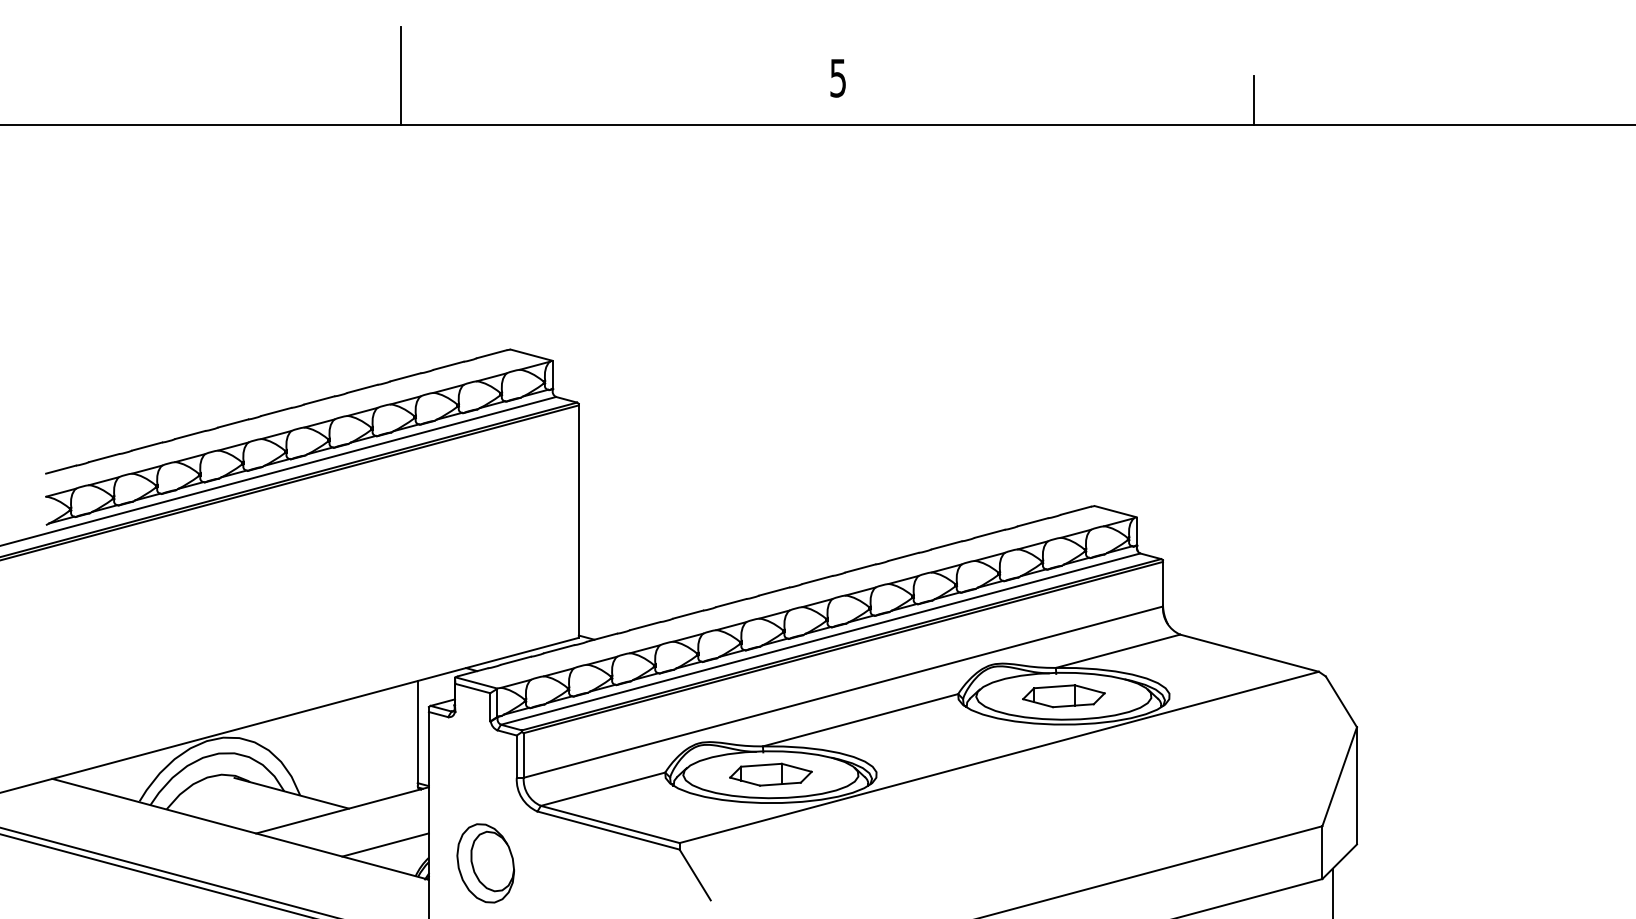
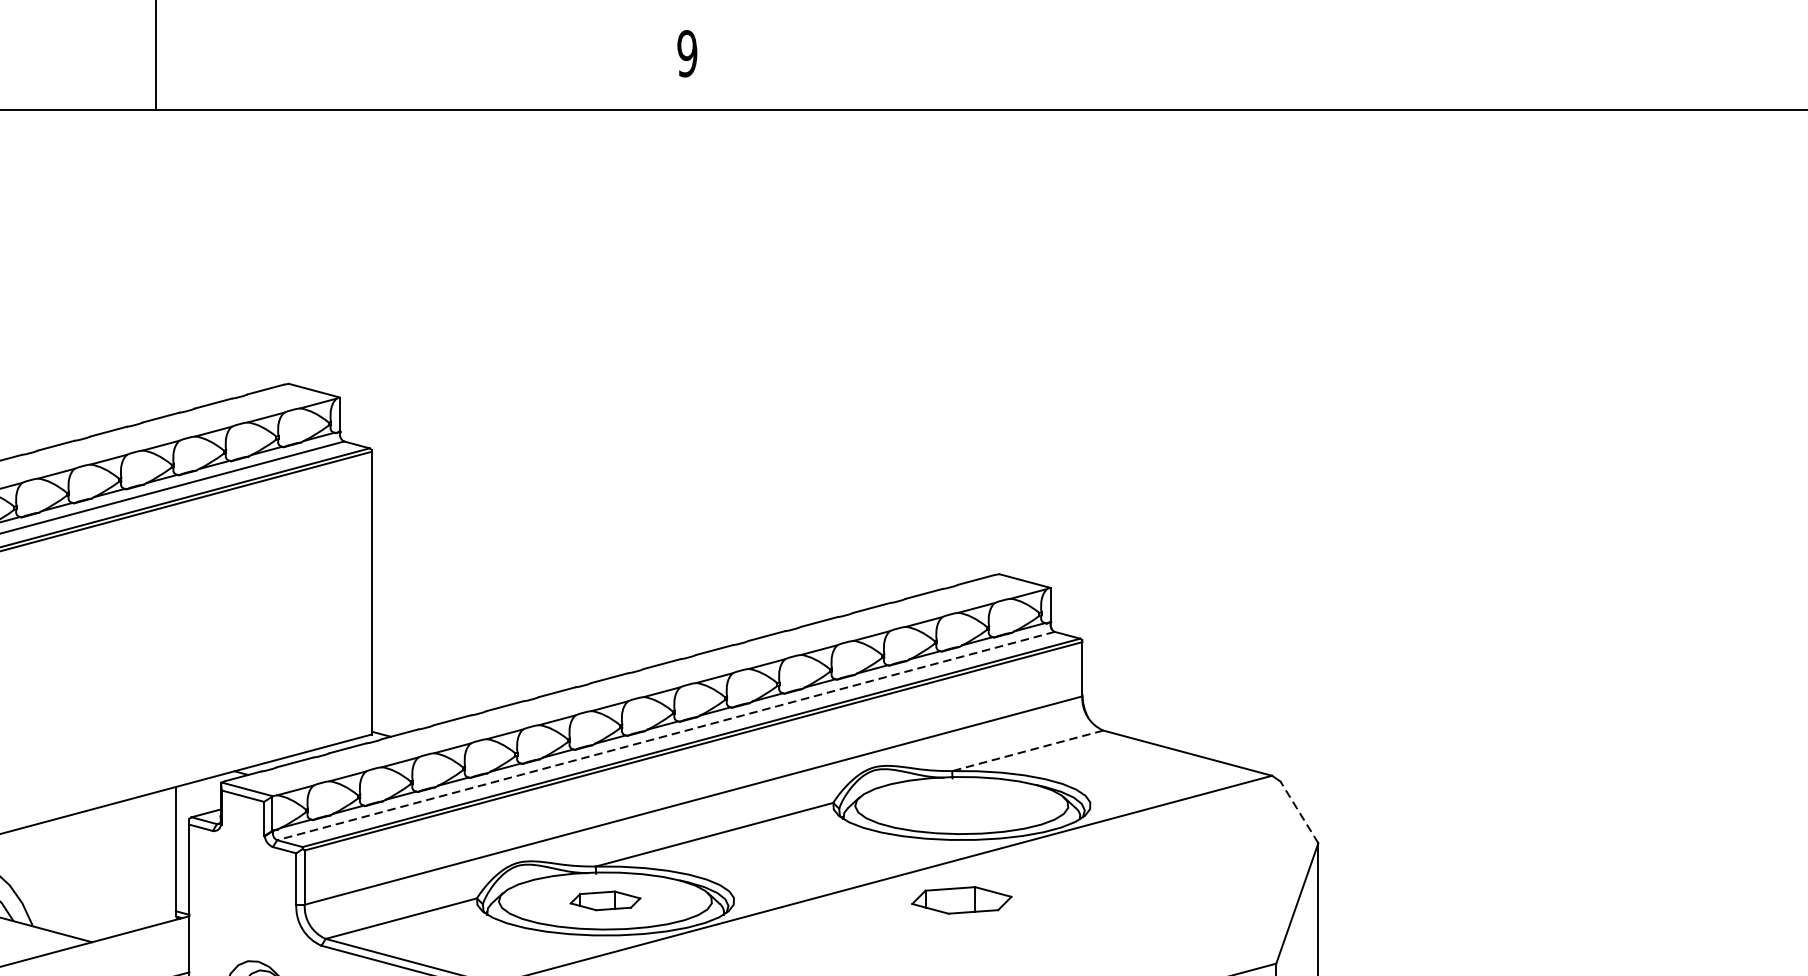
text: (838, 77) -> (687, 52), 5 -> 9
line: (1254, 100) -> (1193, 80), removed
line: (820, 639) -> (665, 736), solid -> dashed
line: (1117, 651) -> (1027, 751), solid -> dashed
part: (1063, 696) -> (961, 900), moved
line: (1341, 701) -> (1299, 811), solid -> dashed
part: (770, 774) -> (604, 900), size x0.7

